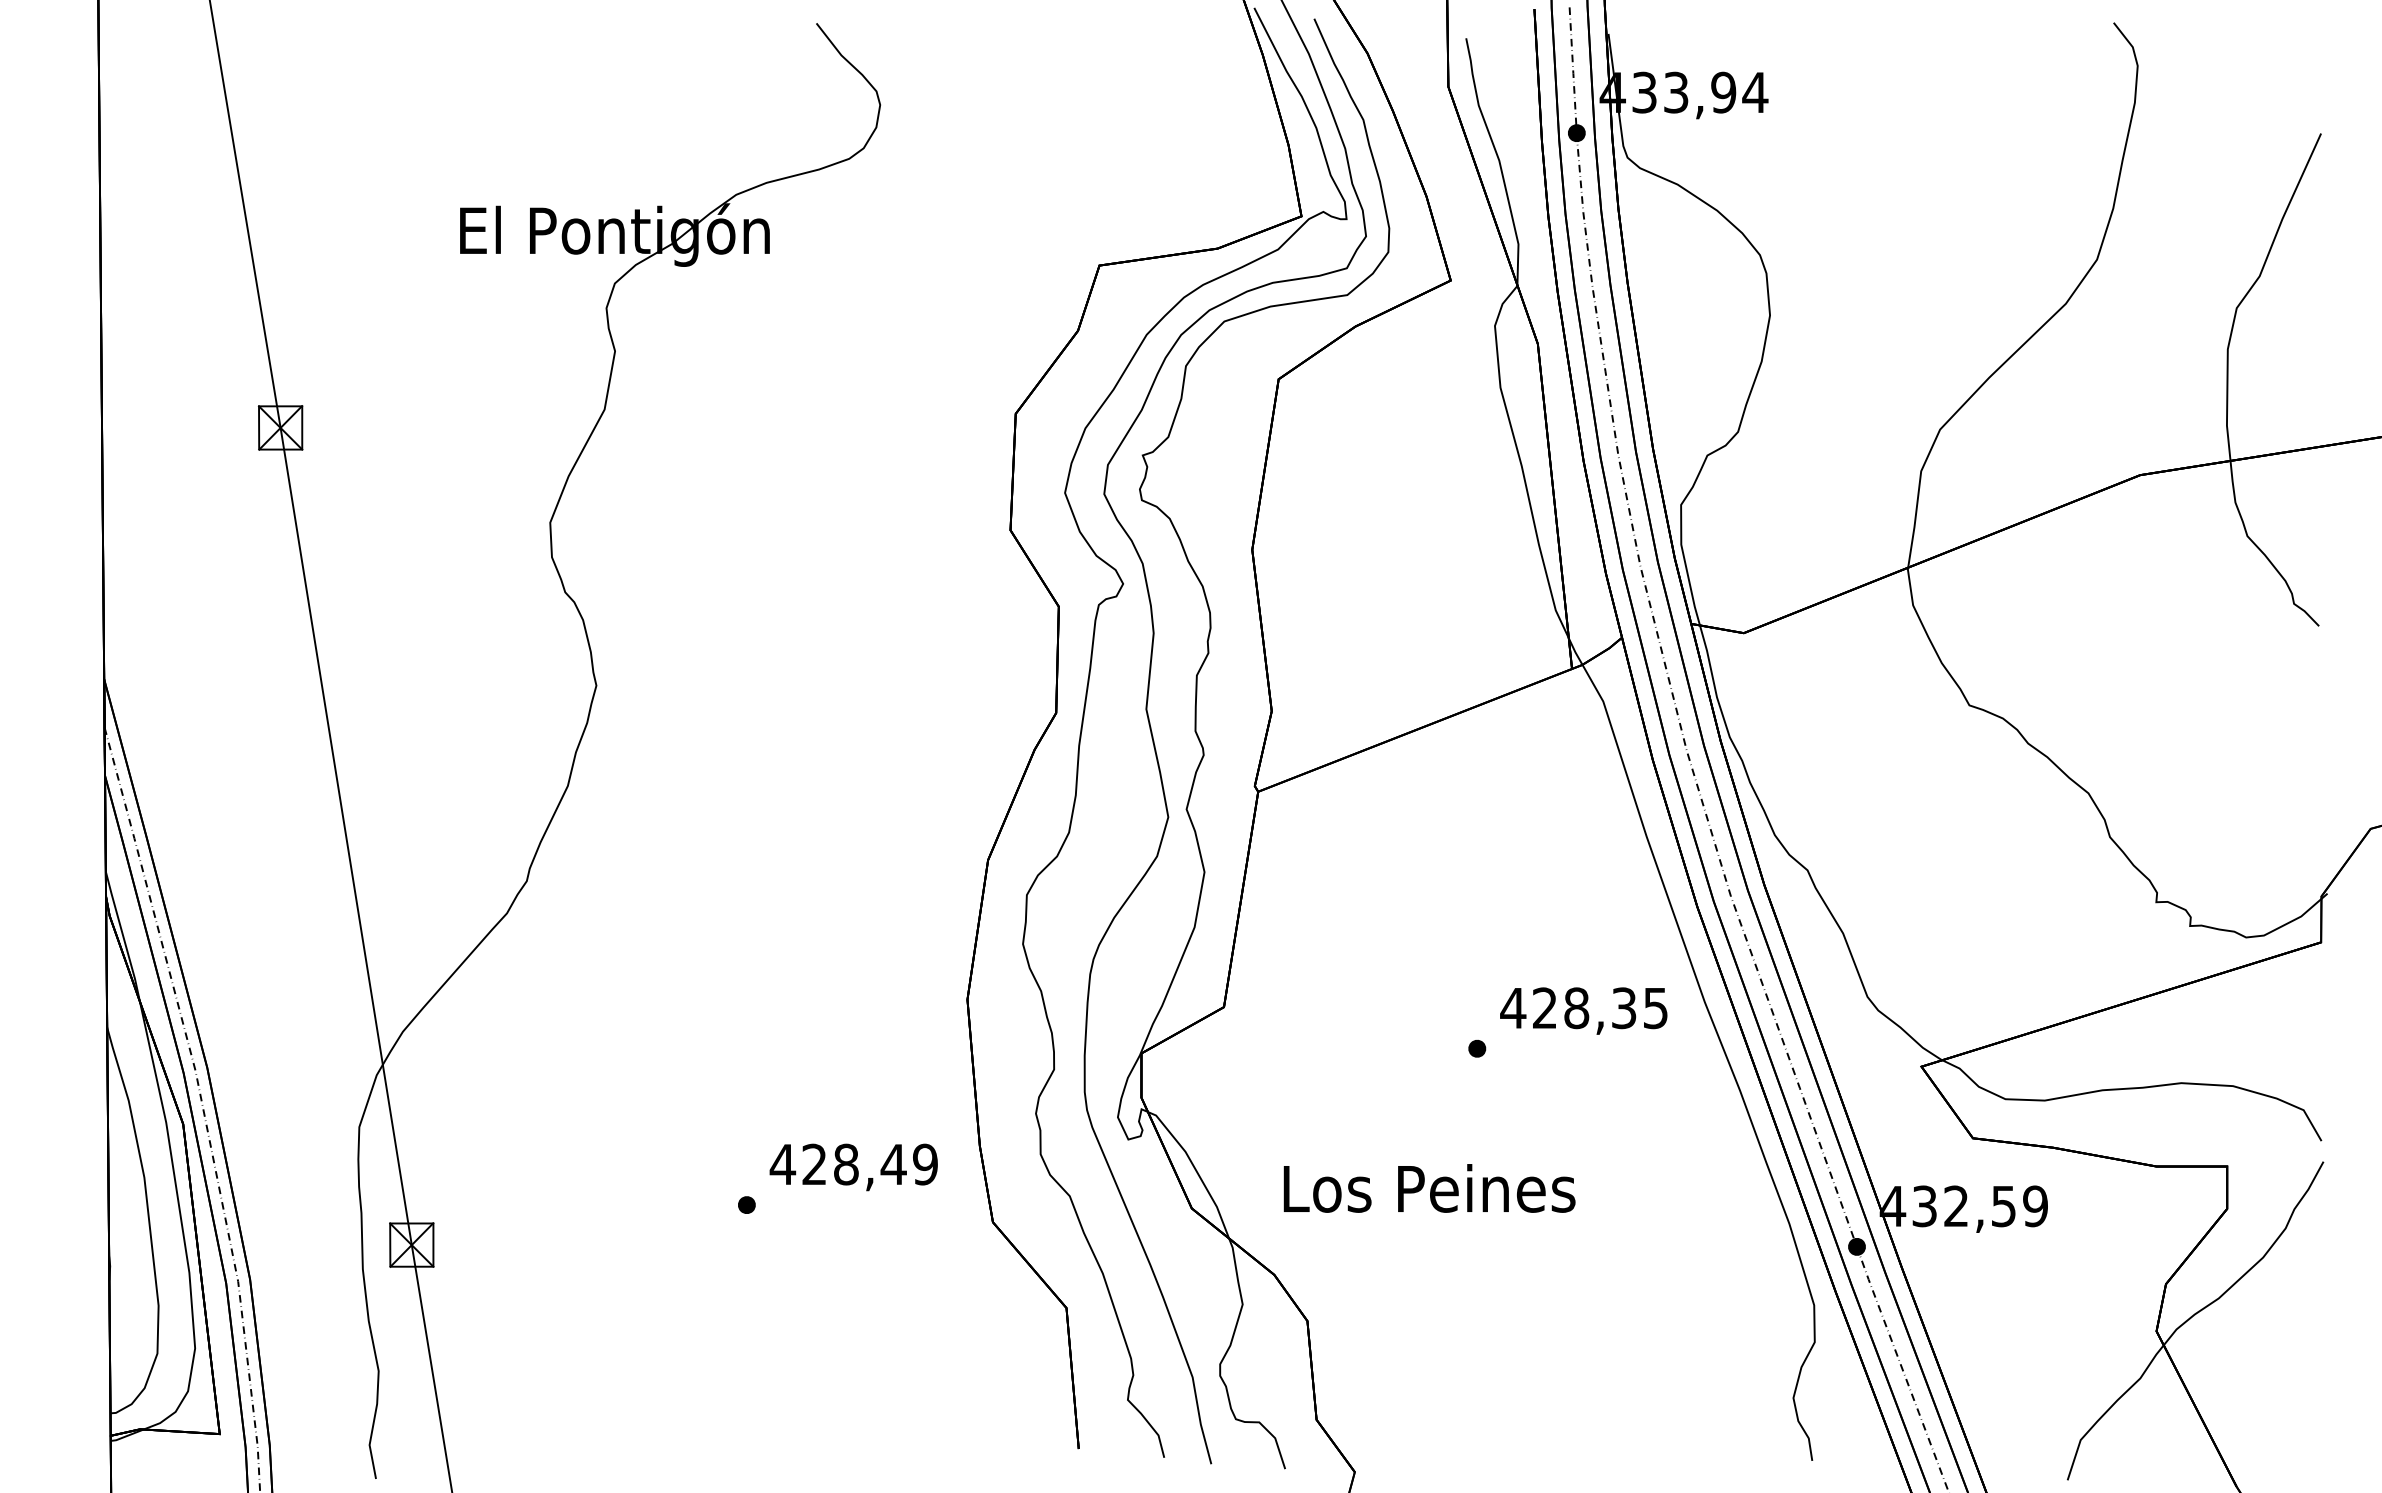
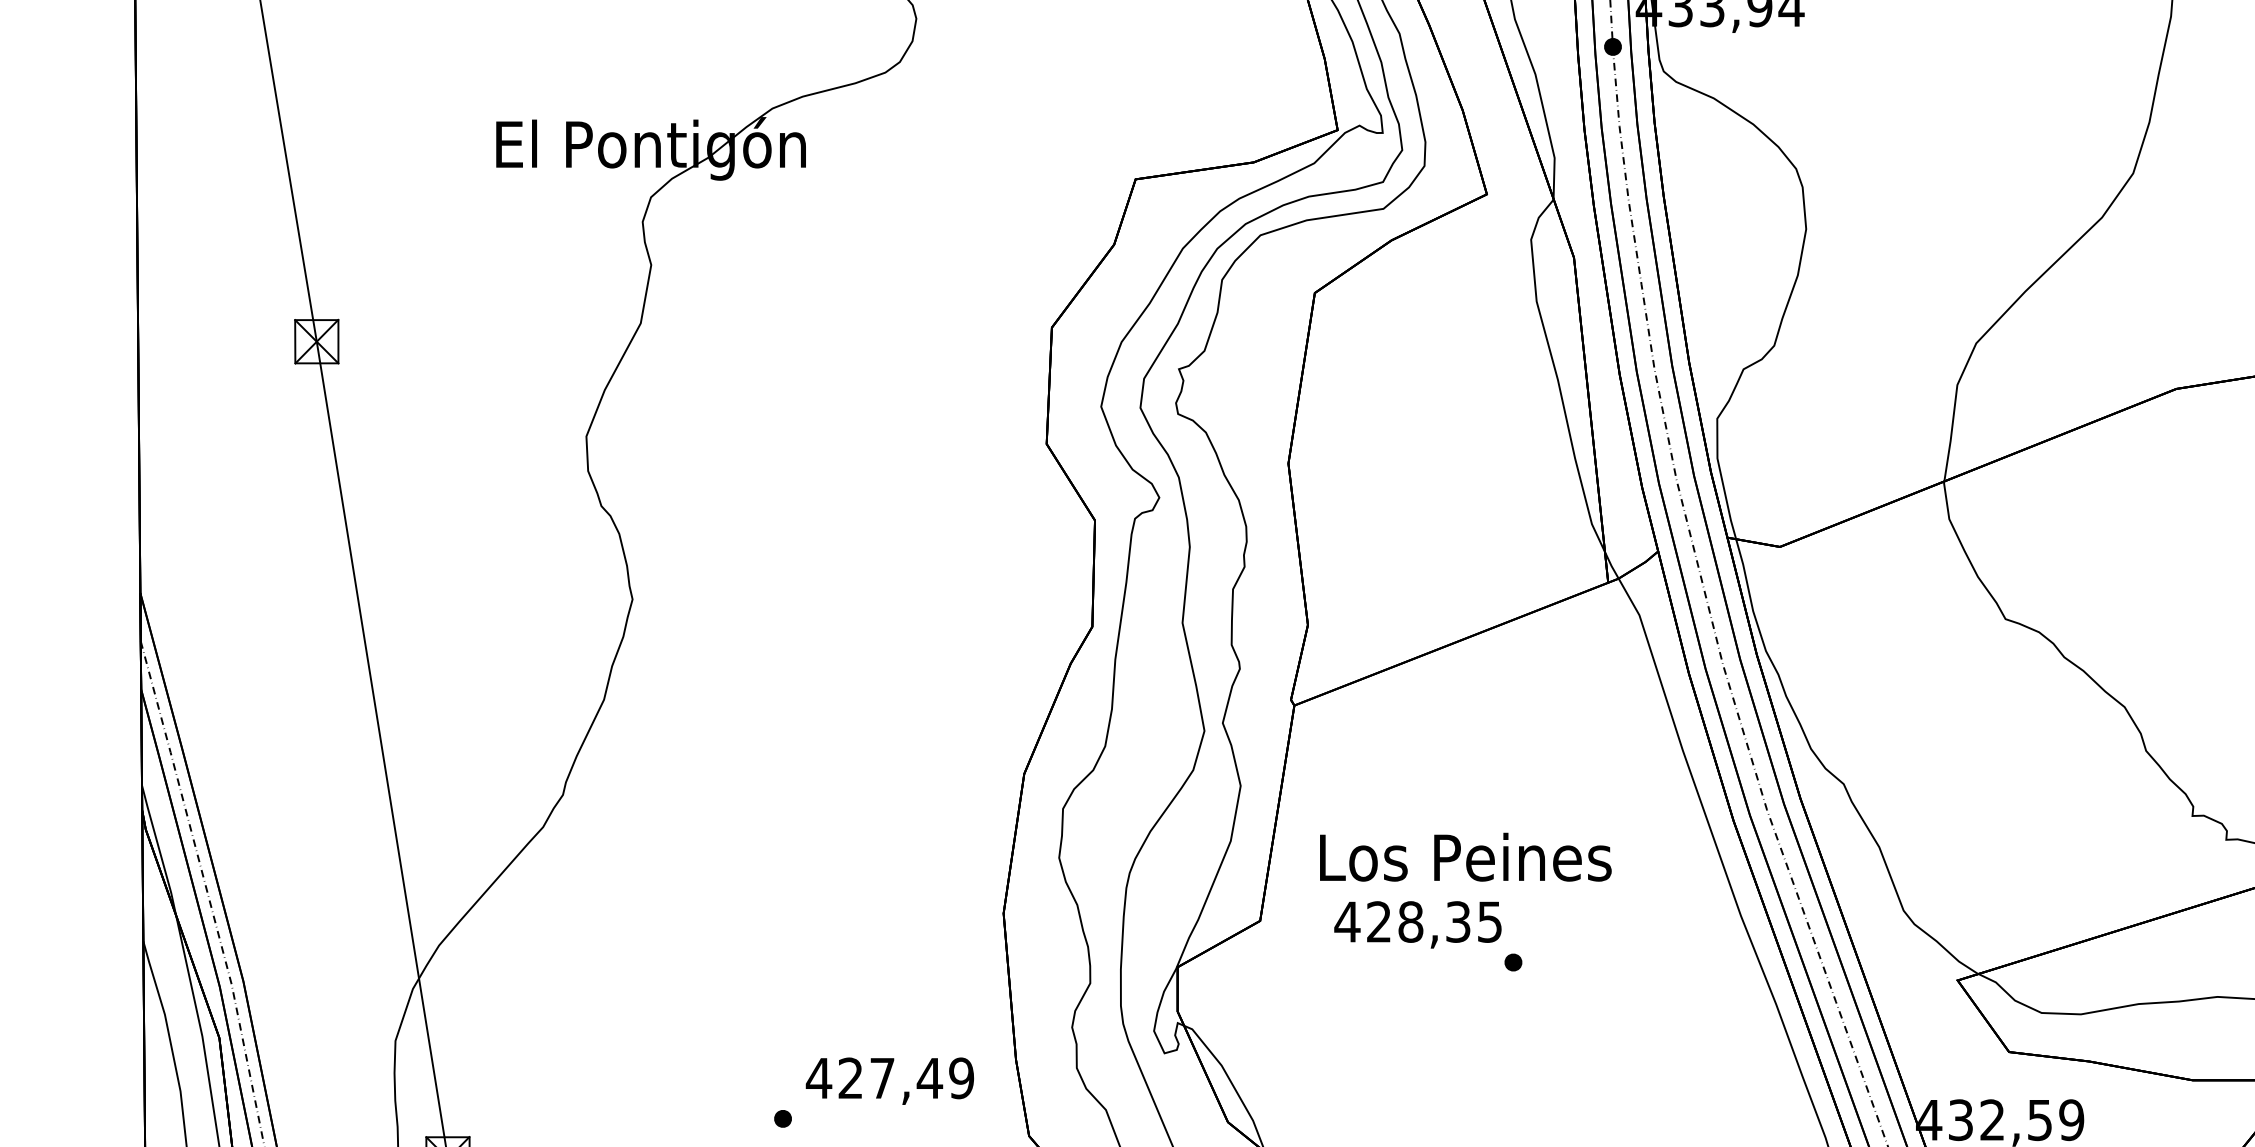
text: (1583, 1010) -> (1417, 924), moved
text: (846, 1164) -> (882, 1078), 428,49 -> 427,49
text: (1429, 1188) -> (1465, 857), moved

